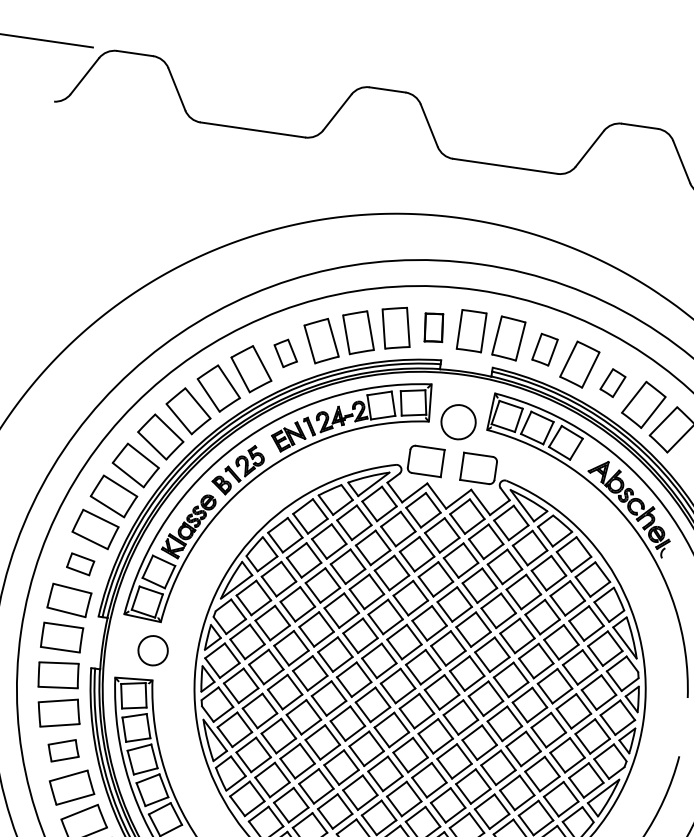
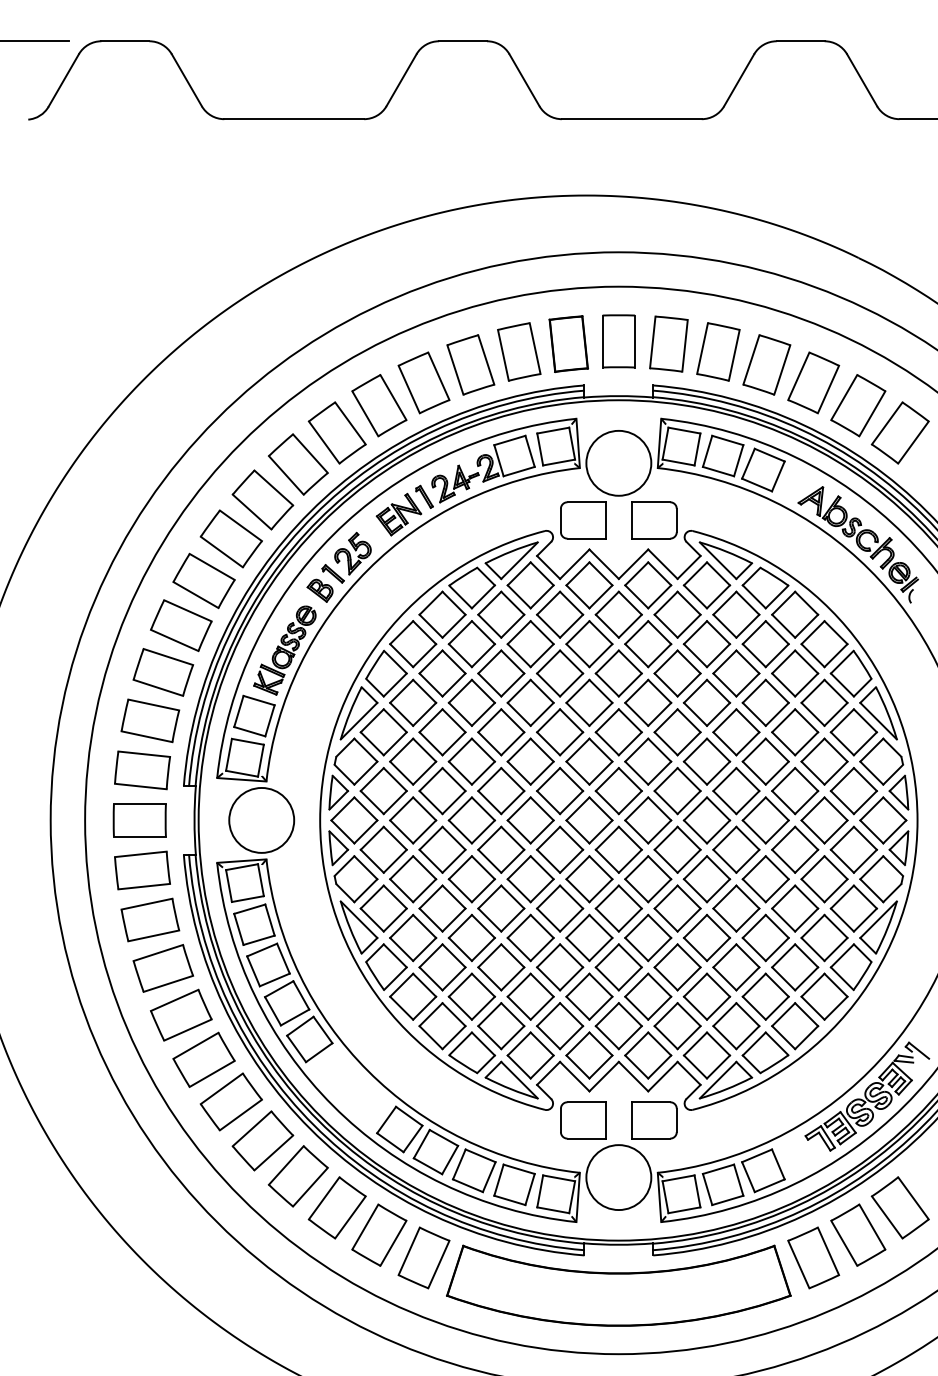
part: (433, 327) -> (568, 344), size x1.43
part: (545, 349) -> (718, 351), size x1.43
part: (285, 353) -> (379, 405), size x1.67
part: (612, 382) -> (813, 382), size x1.67
circle: (458, 421) -> (618, 462), size x1.43
part: (80, 564) -> (150, 720), size x1.67
circle: (153, 650) -> (261, 819), size x1.67
part: (63, 750) -> (163, 968), size x1.43

